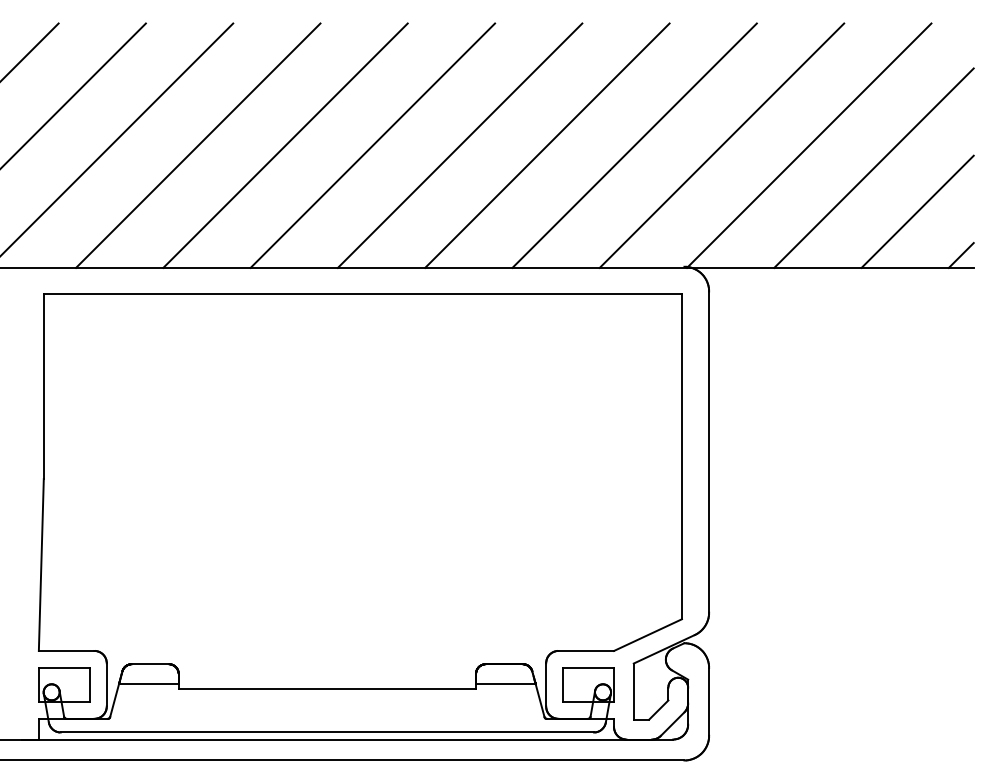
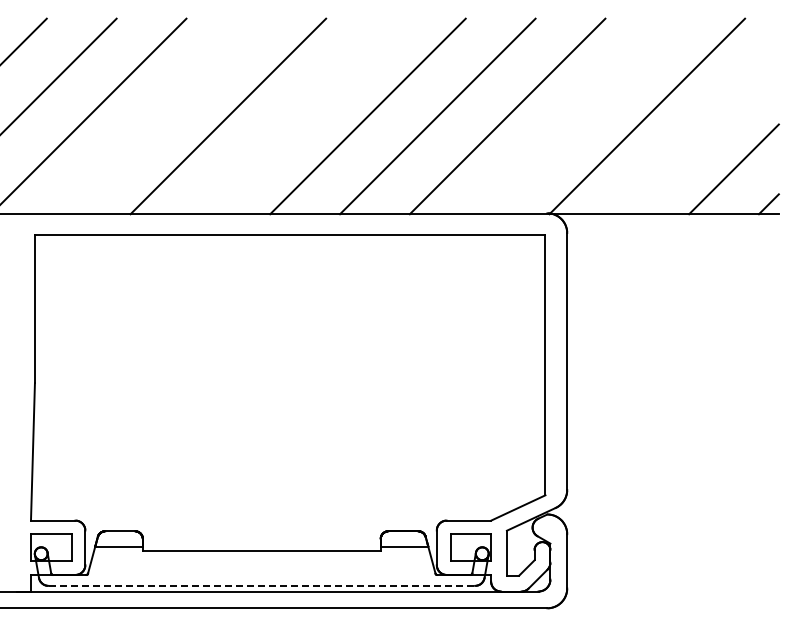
line: (198, 145) -> (158, 116), removed
line: (372, 145) -> (297, 116), removed
line: (722, 145) -> (577, 116), removed
line: (873, 168) -> (698, 134), removed
line: (328, 732) -> (262, 585), solid -> dashed

